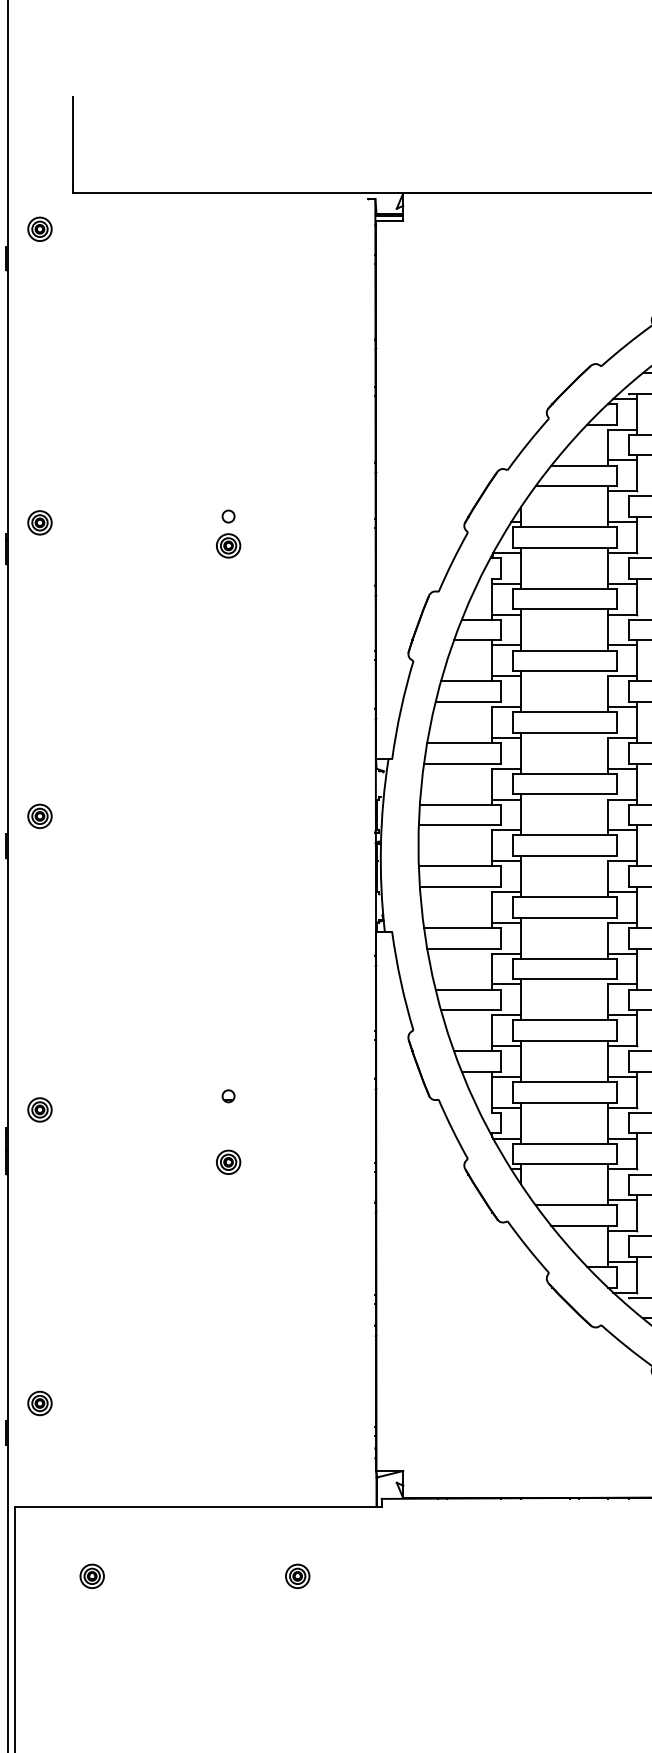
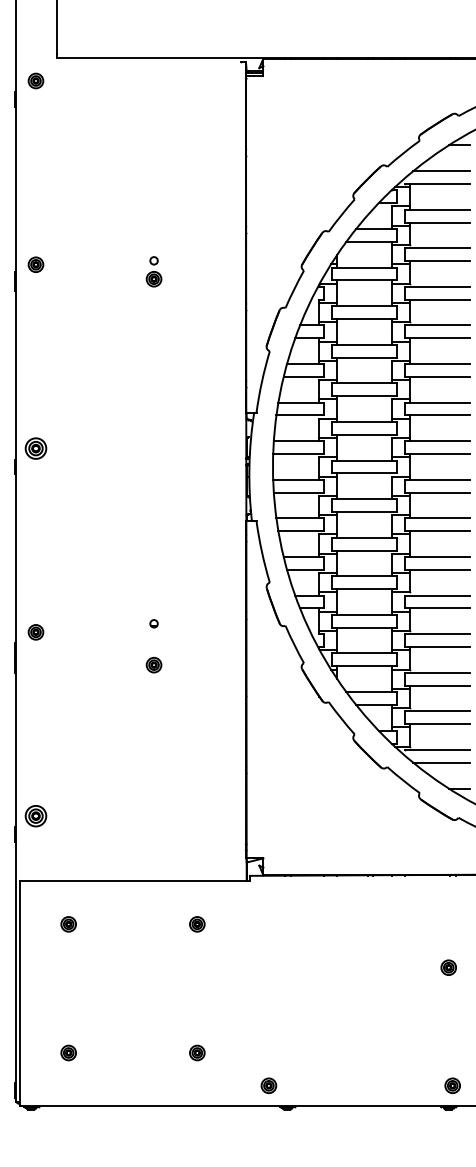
part: (39, 816) -> (35, 448), size x1.4
part: (39, 1402) -> (35, 815), size x1.4

